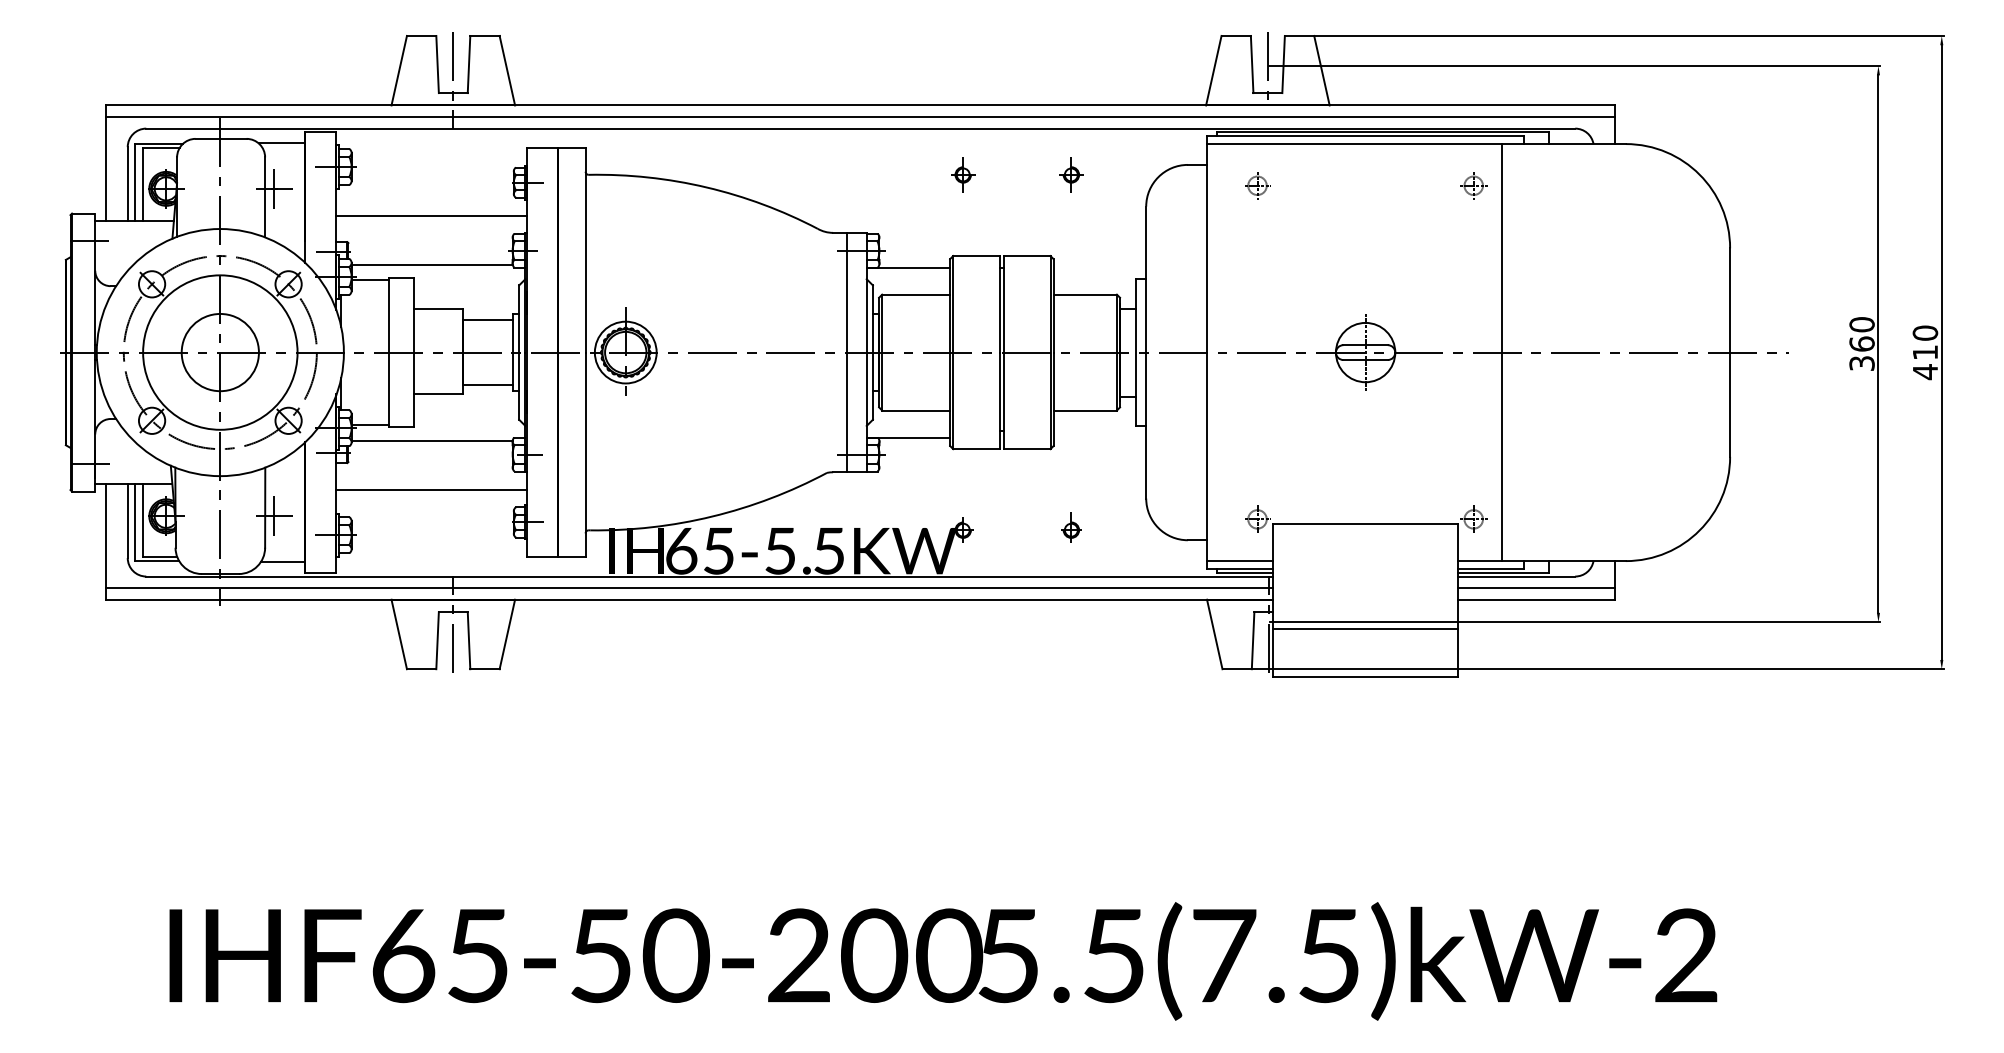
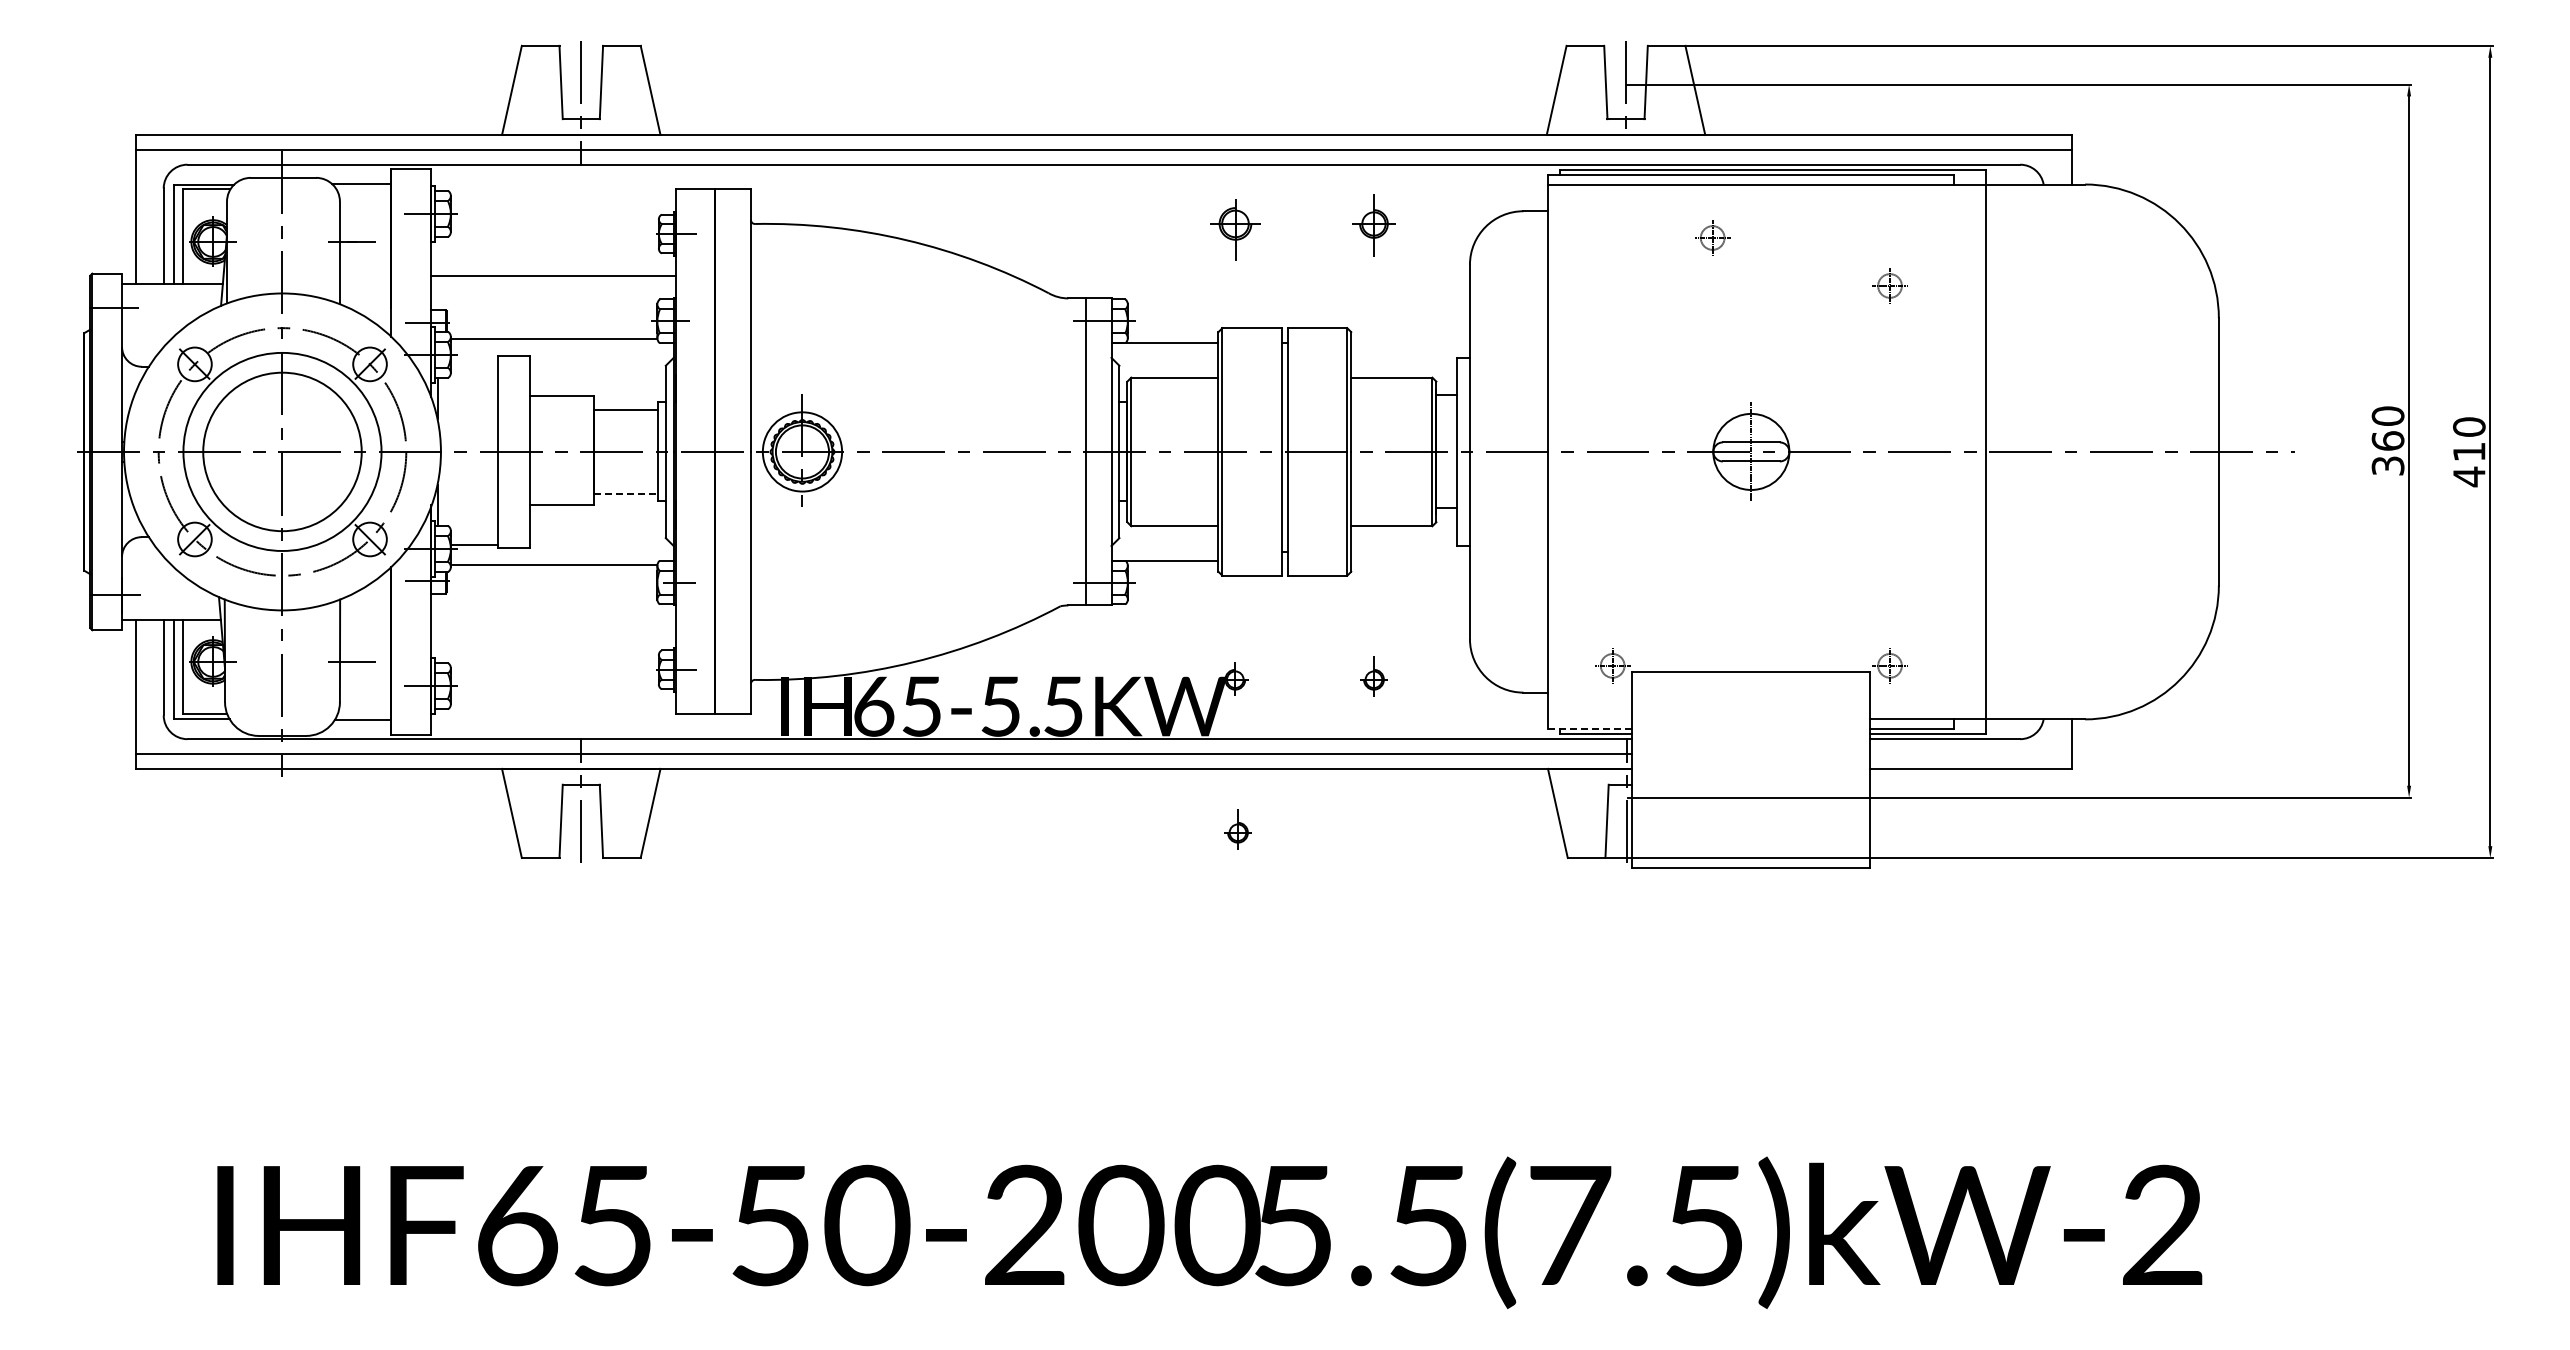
part: (962, 175) -> (1234, 224), size x1.6
part: (1071, 175) -> (1373, 224), size x1.4
part: (1257, 185) -> (1712, 237), moved
part: (1473, 185) -> (1889, 285), moved
line: (274, 188) -> (351, 241), removed
line: (370, 279) -> (474, 358), removed
circle: (220, 352) -> (282, 451), size x1.6
line: (1501, 352) -> (1985, 451), moved
line: (488, 384) -> (626, 493), solid -> dashed
line: (431, 489) -> (553, 627), removed
line: (274, 515) -> (351, 661), removed
line: (1240, 561) -> (1590, 719), removed
line: (1240, 568) -> (1590, 729), solid -> dashed
line: (1536, 588) -> (1970, 754), removed
line: (1365, 629) -> (1751, 806), removed
part: (964, 646) -> (1237, 829), added

